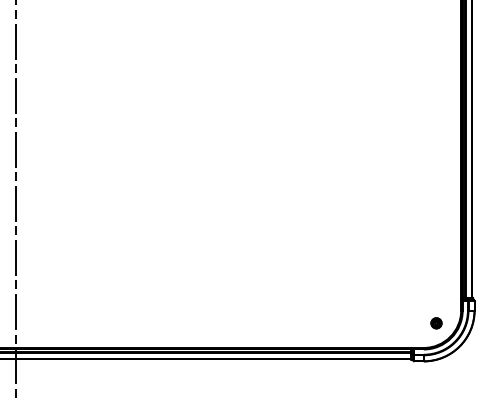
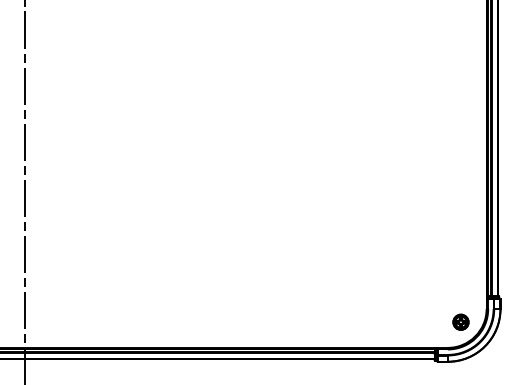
part: (436, 323) -> (460, 322), size x1.43

